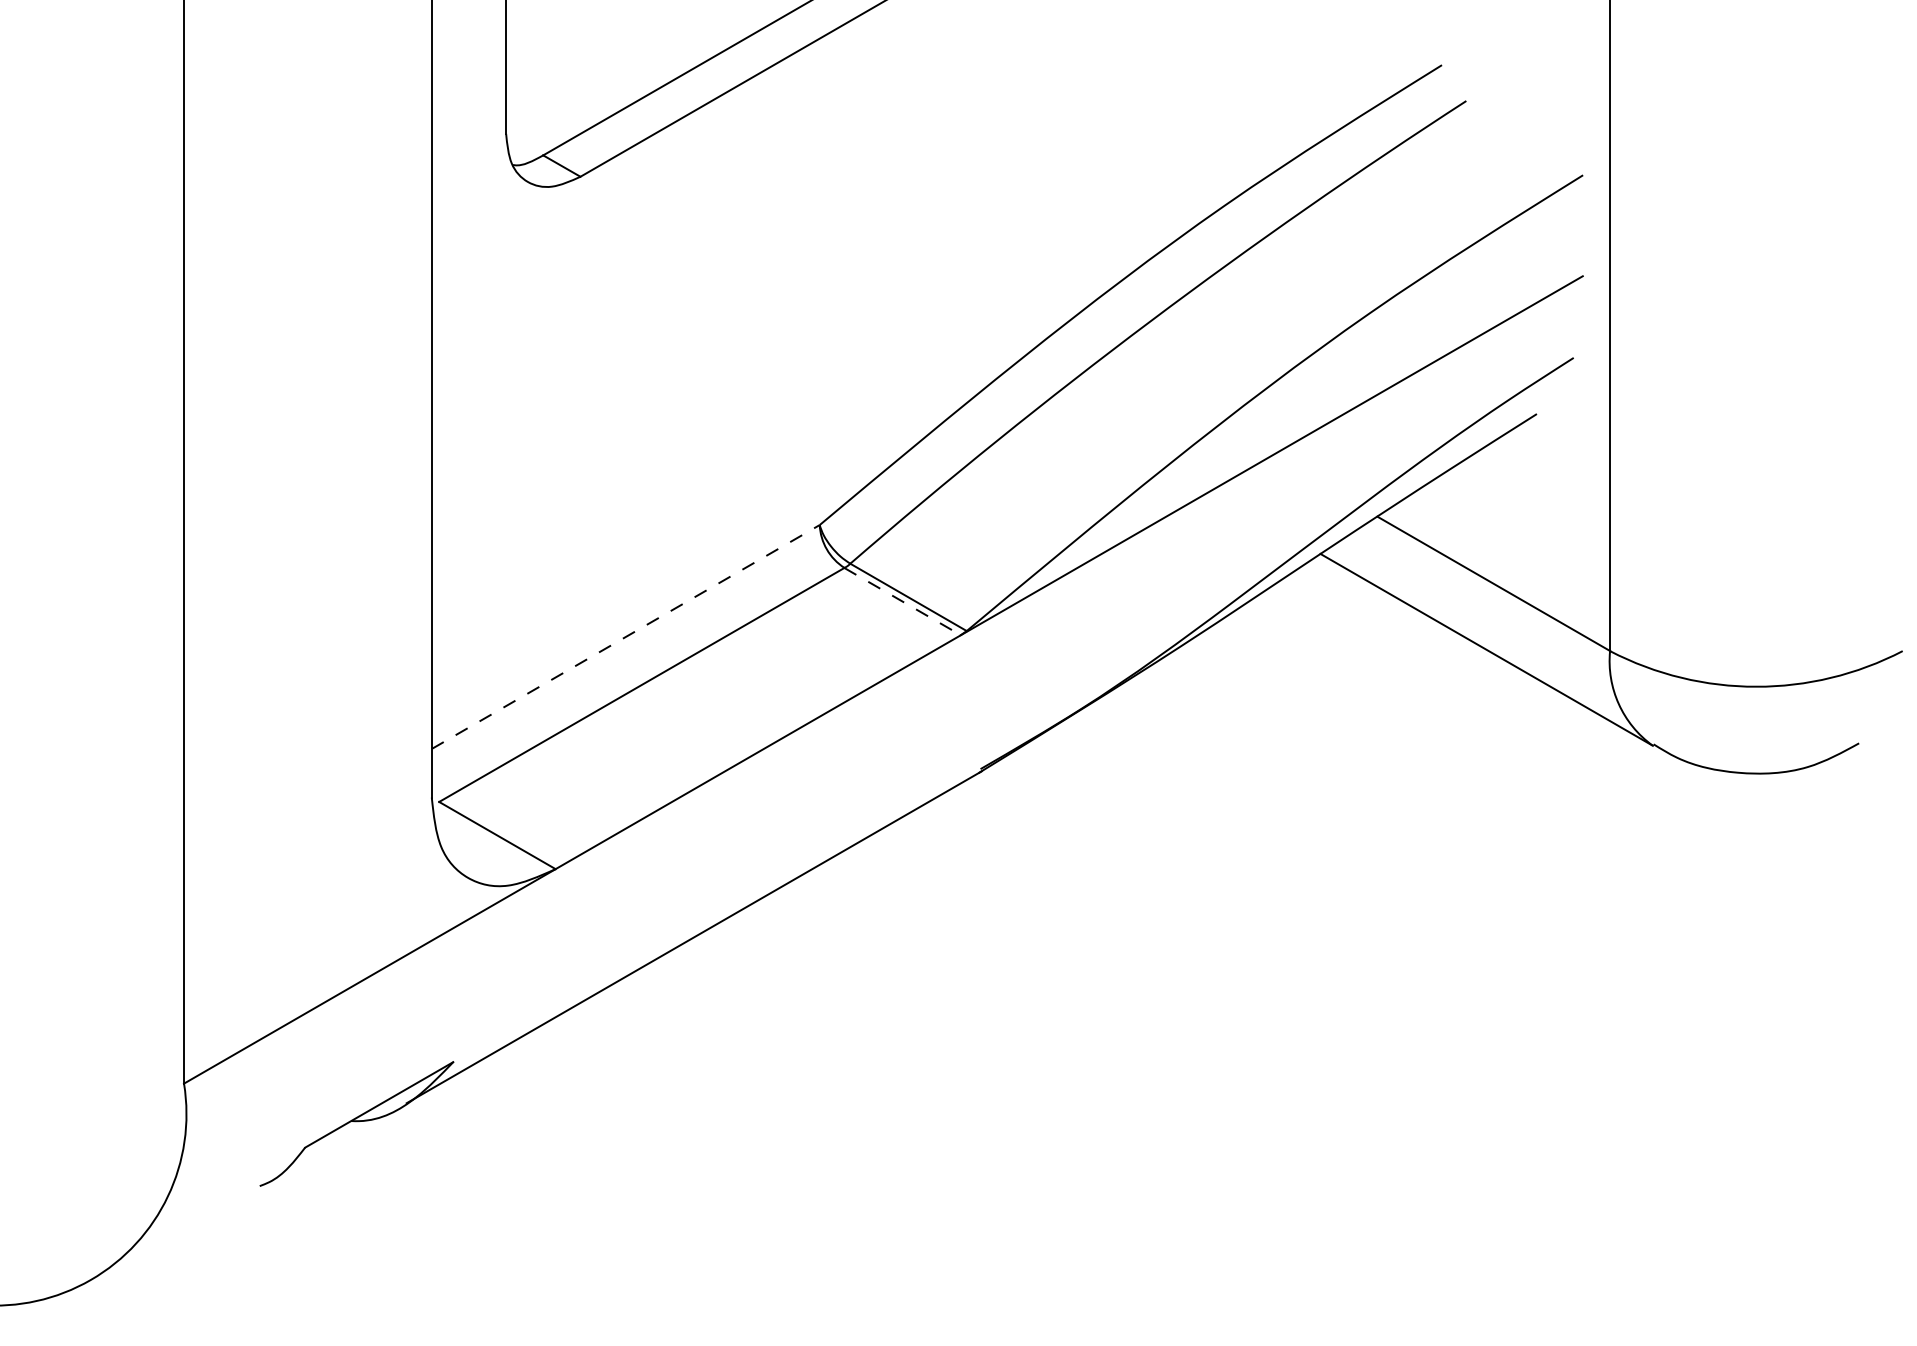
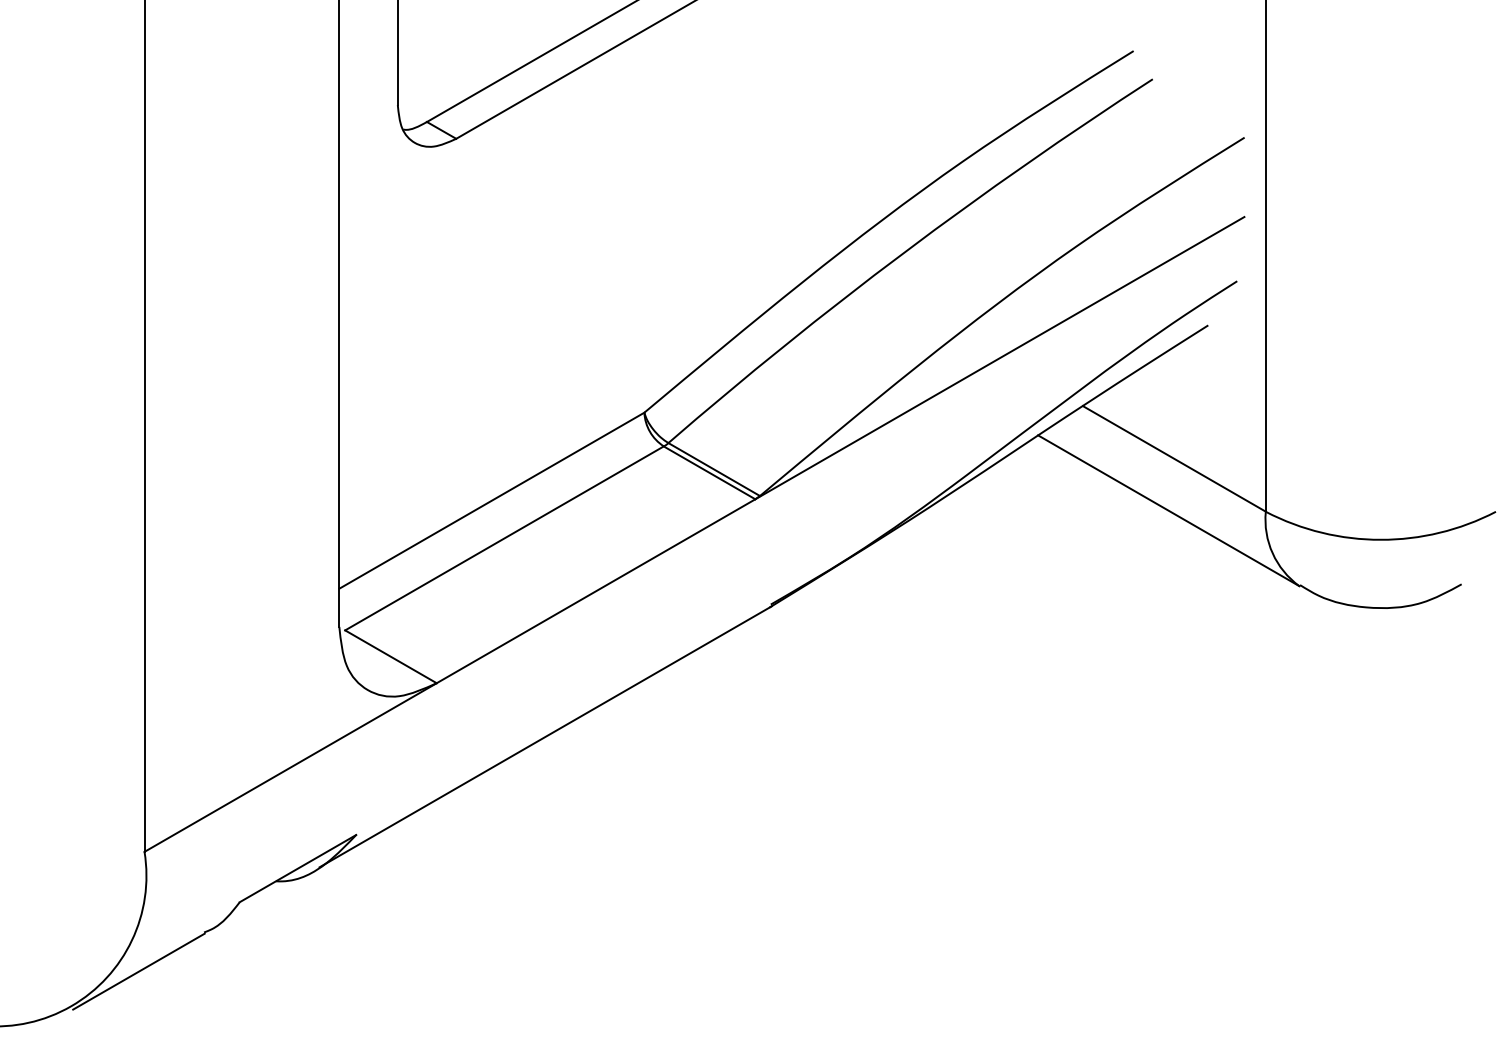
line: (903, 601) -> (710, 472), dashed -> solid
line: (625, 637) -> (491, 501), dashed -> solid
line: (176, 1235) -> (138, 971), added

